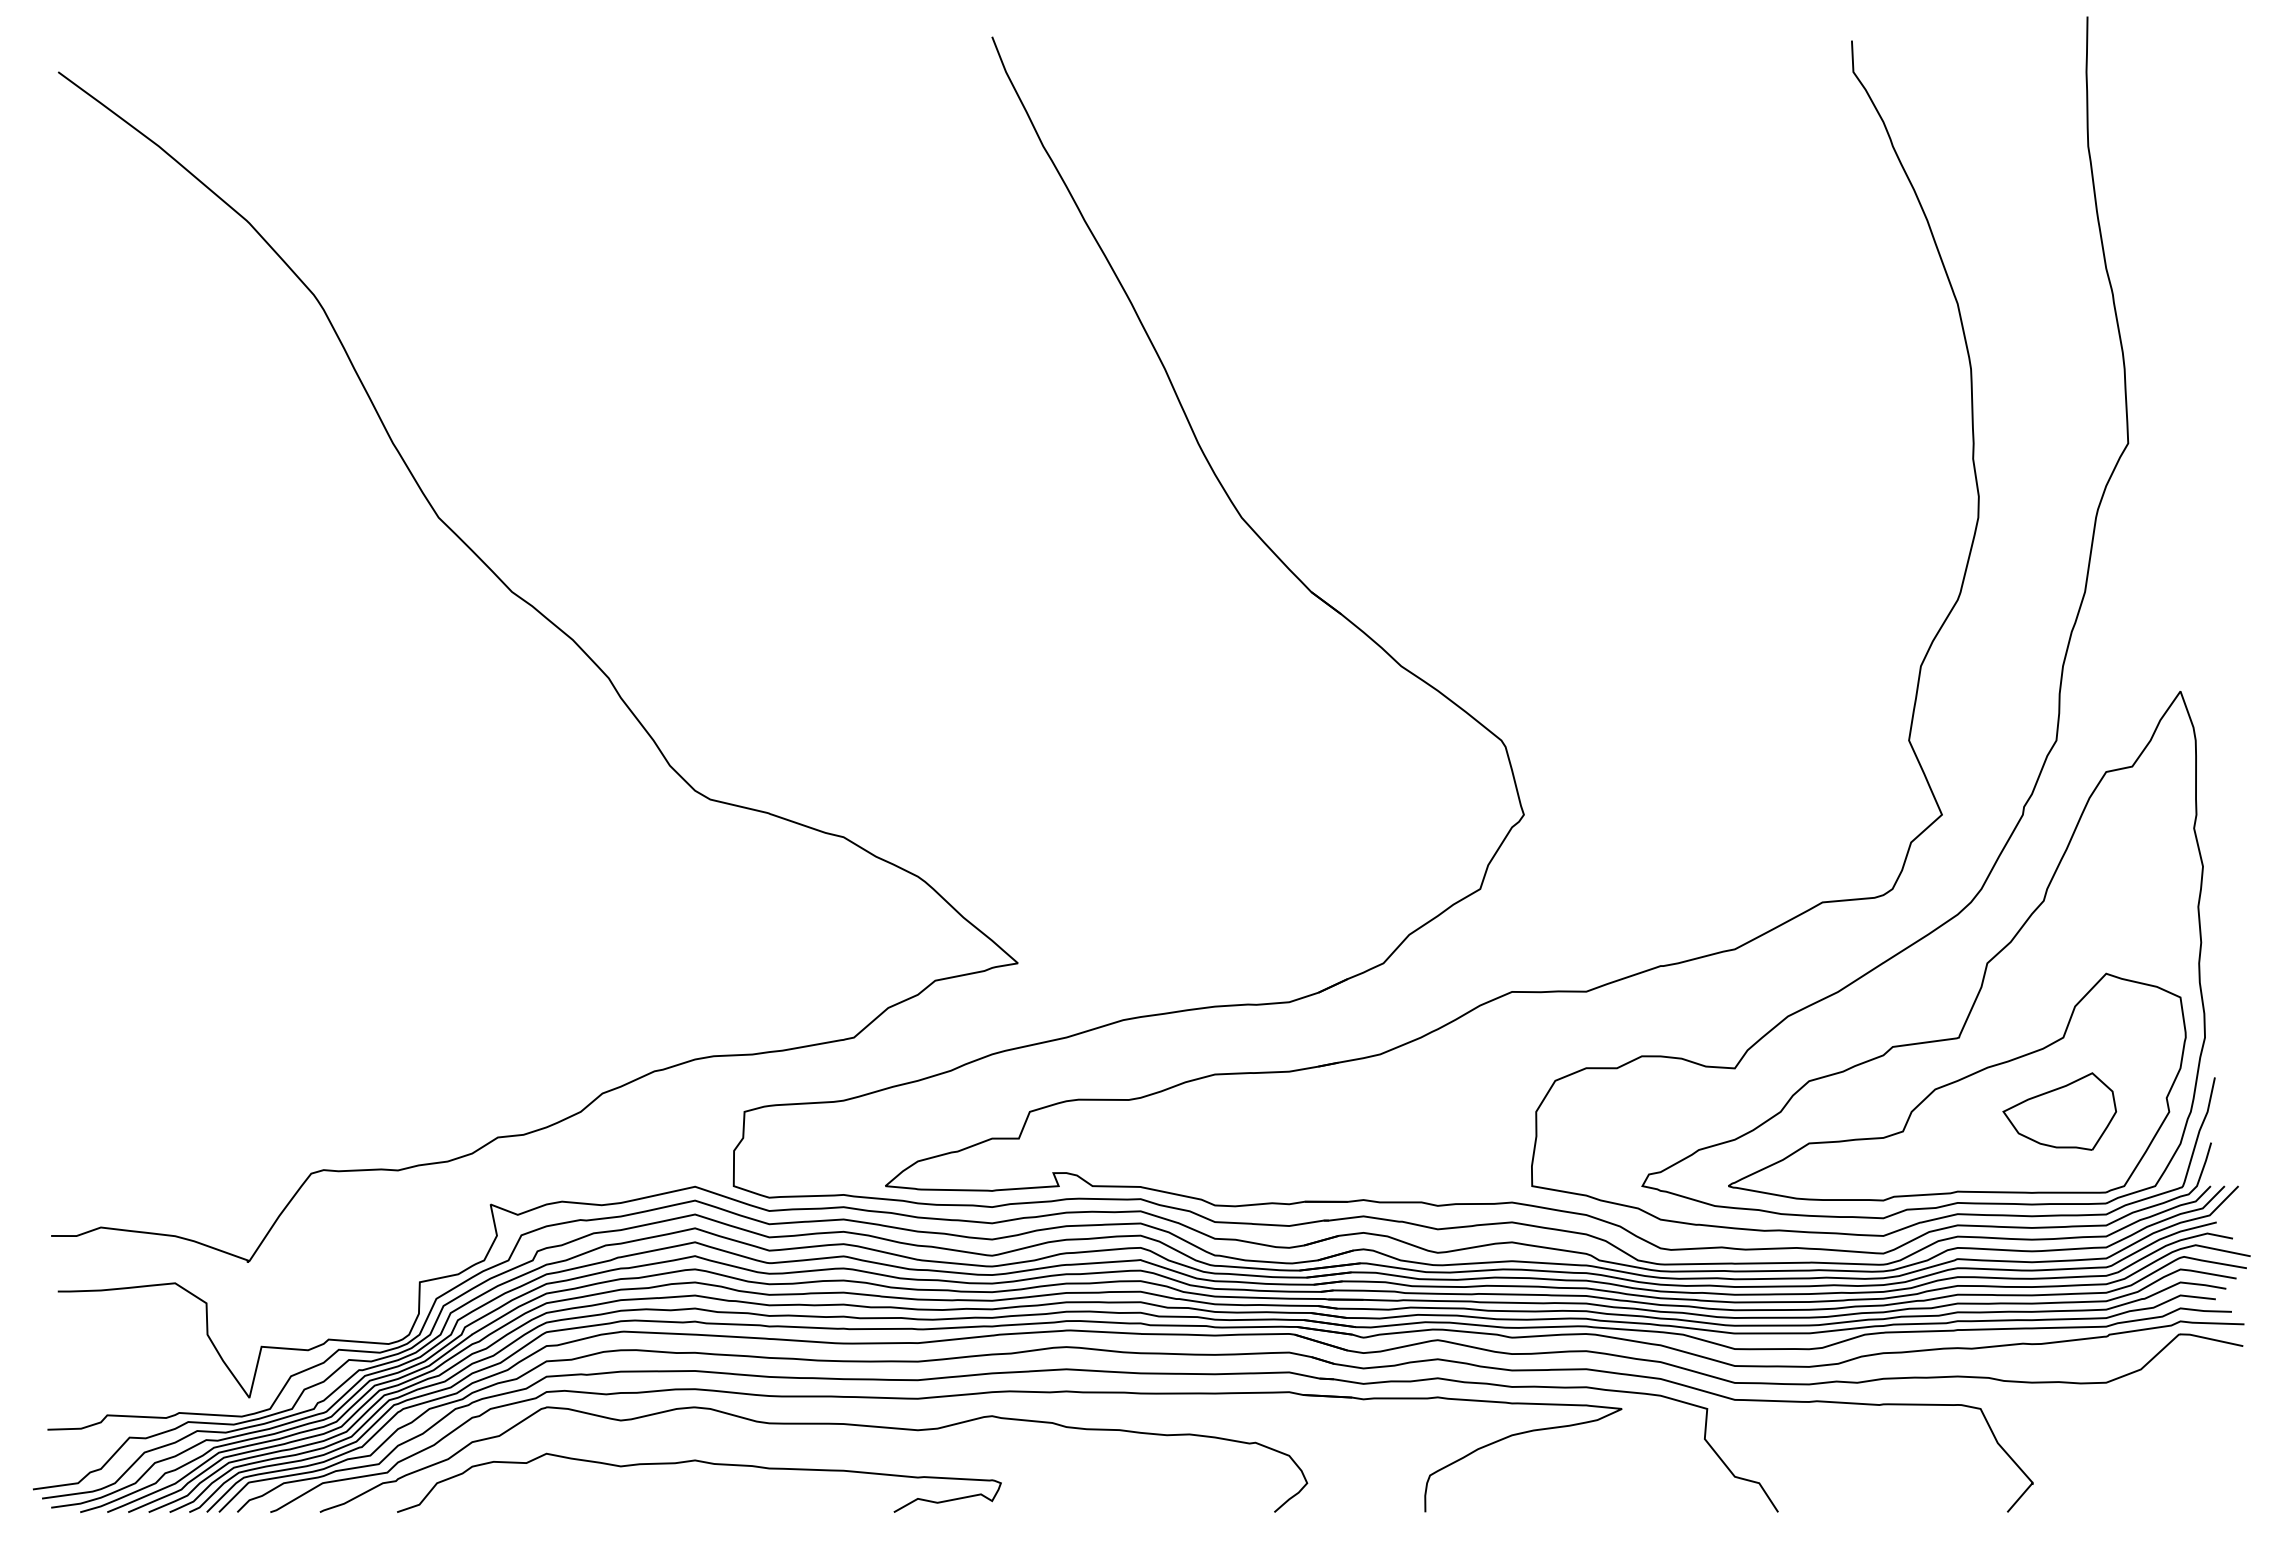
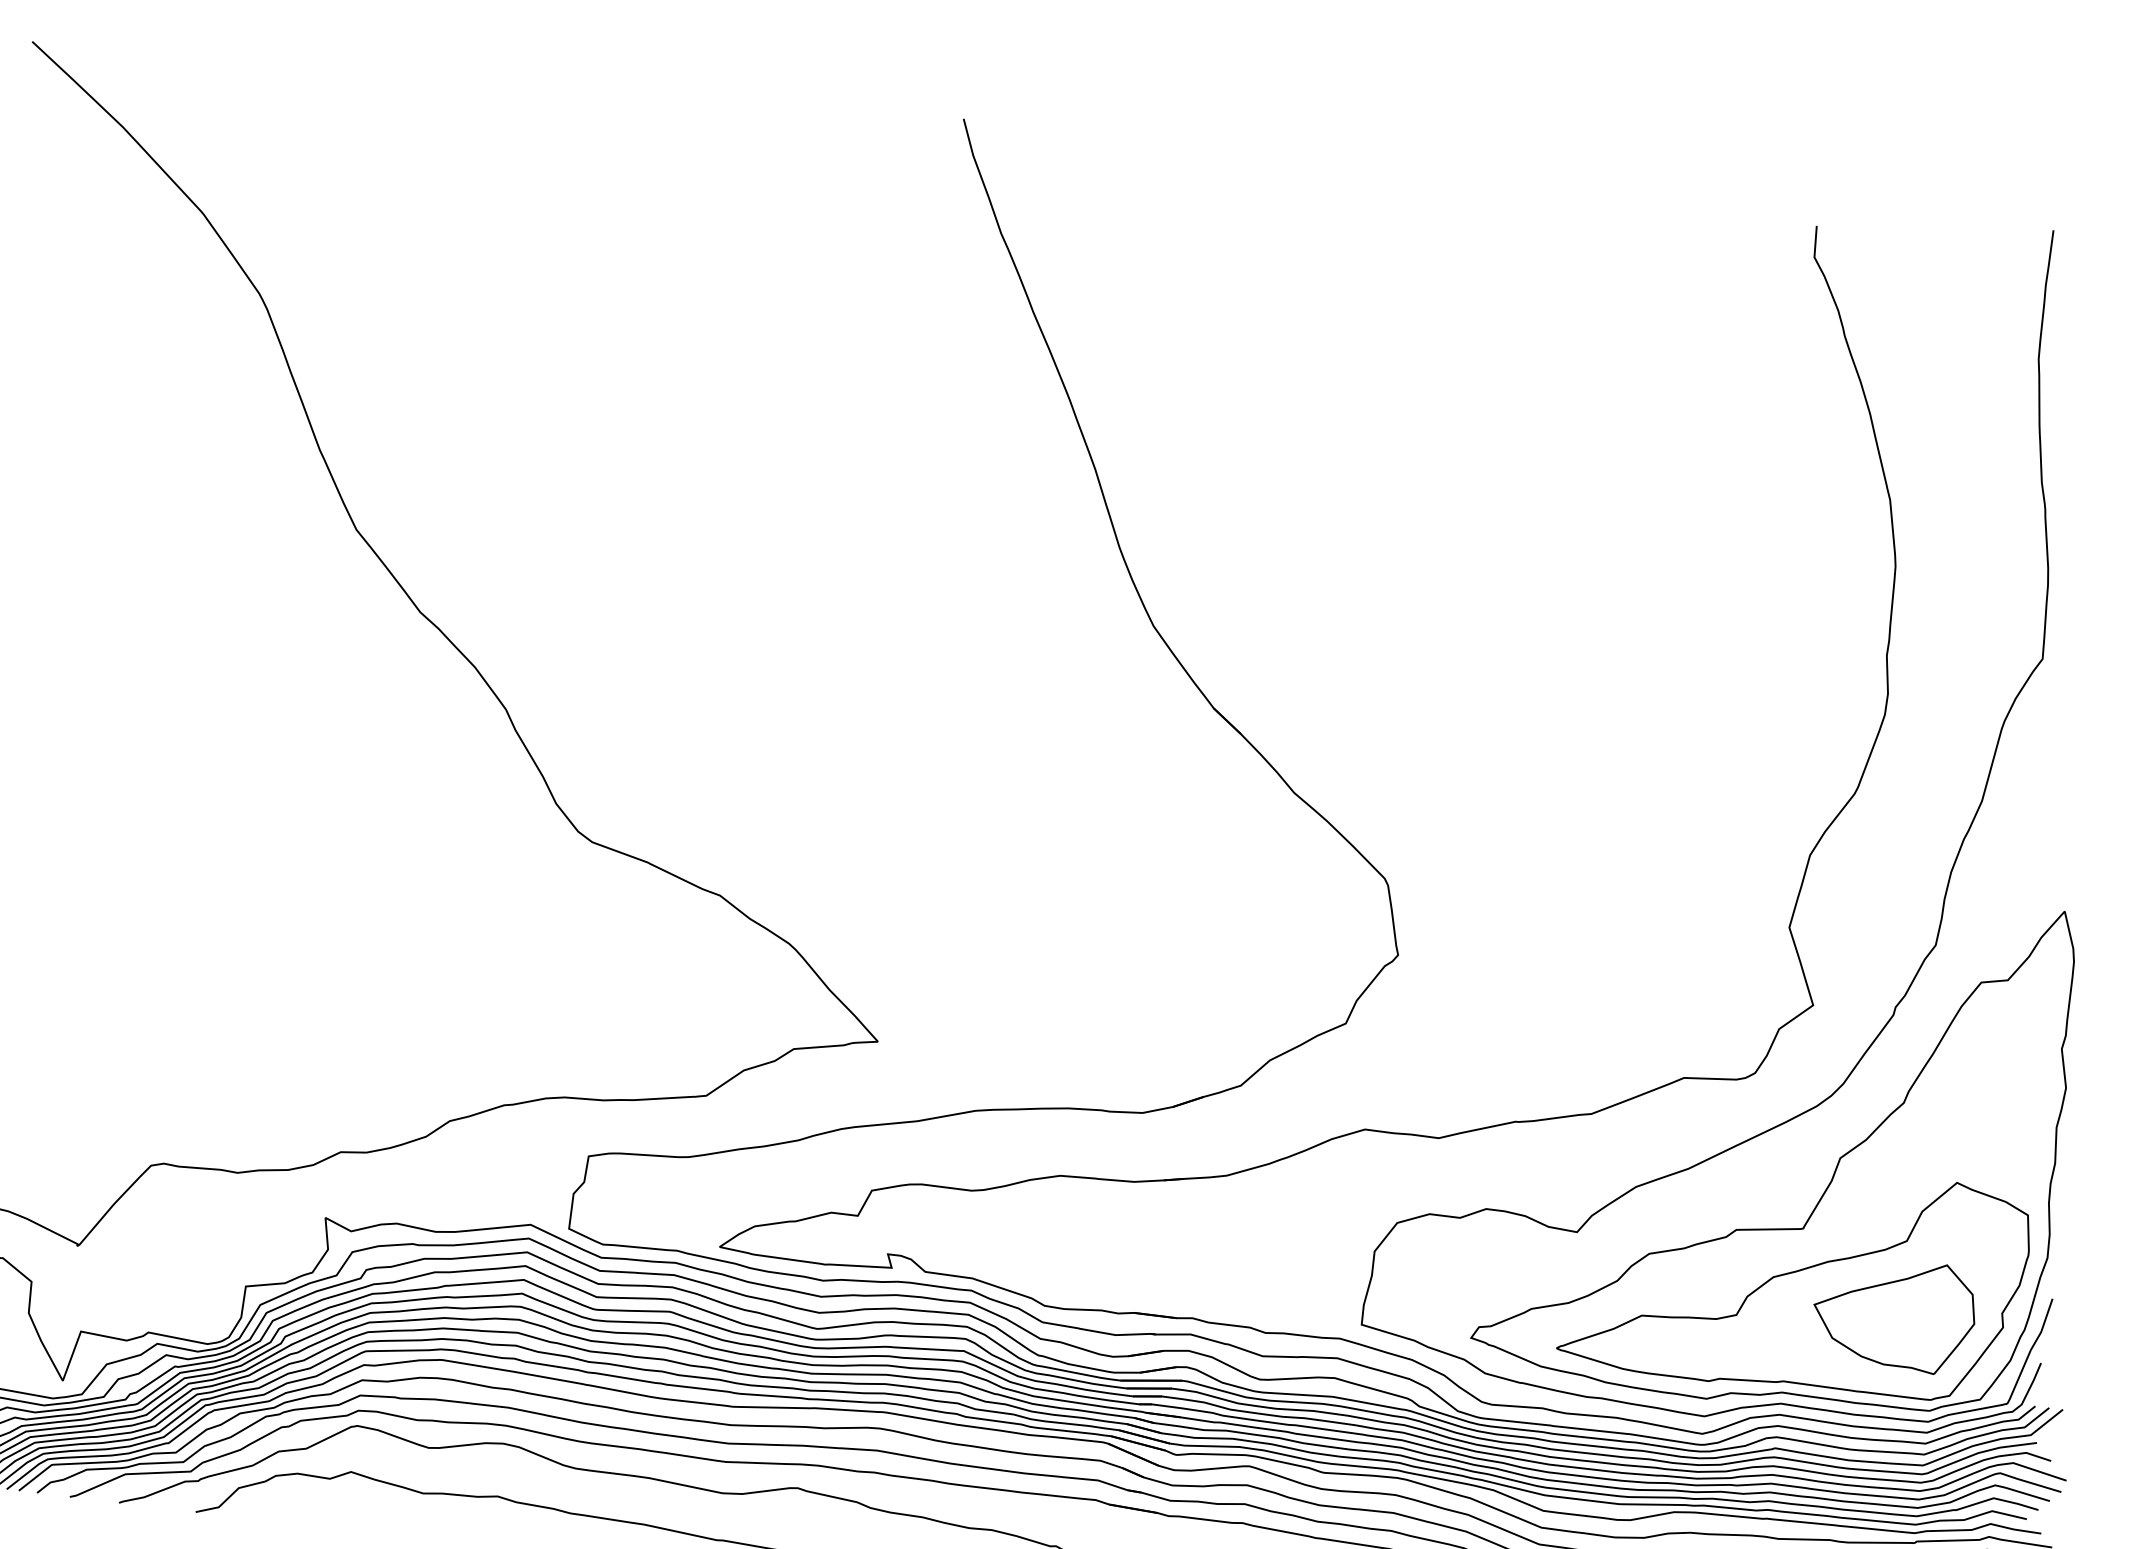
part: (2059, 1111) -> (1894, 1313), size x1.43

